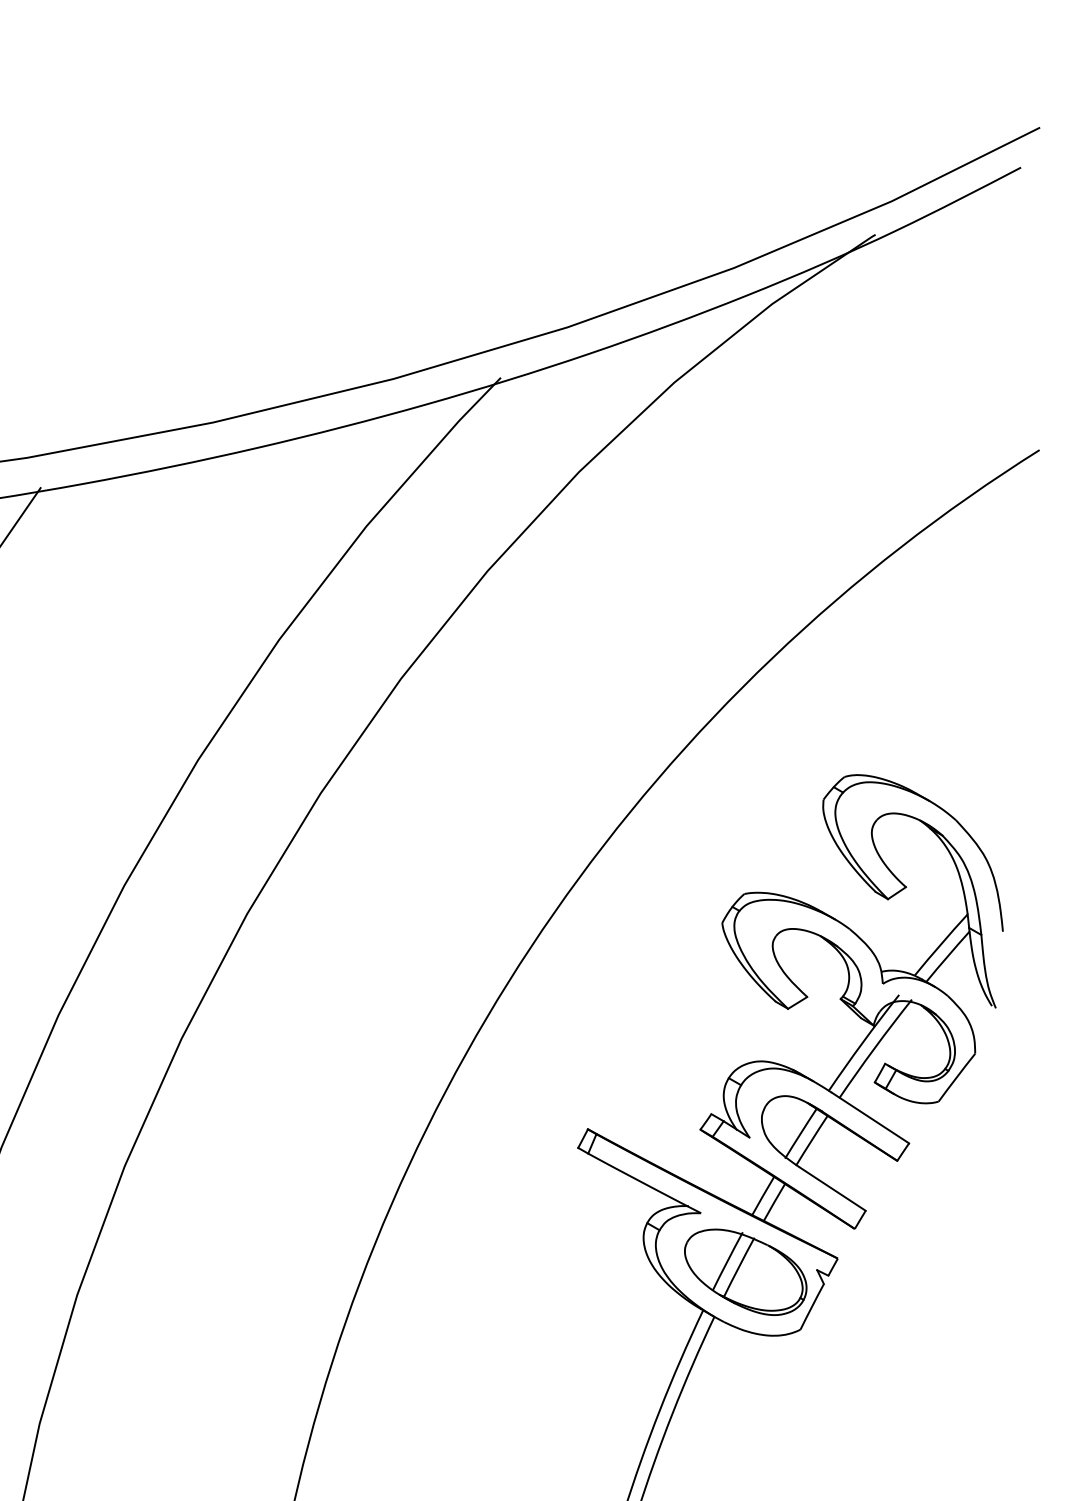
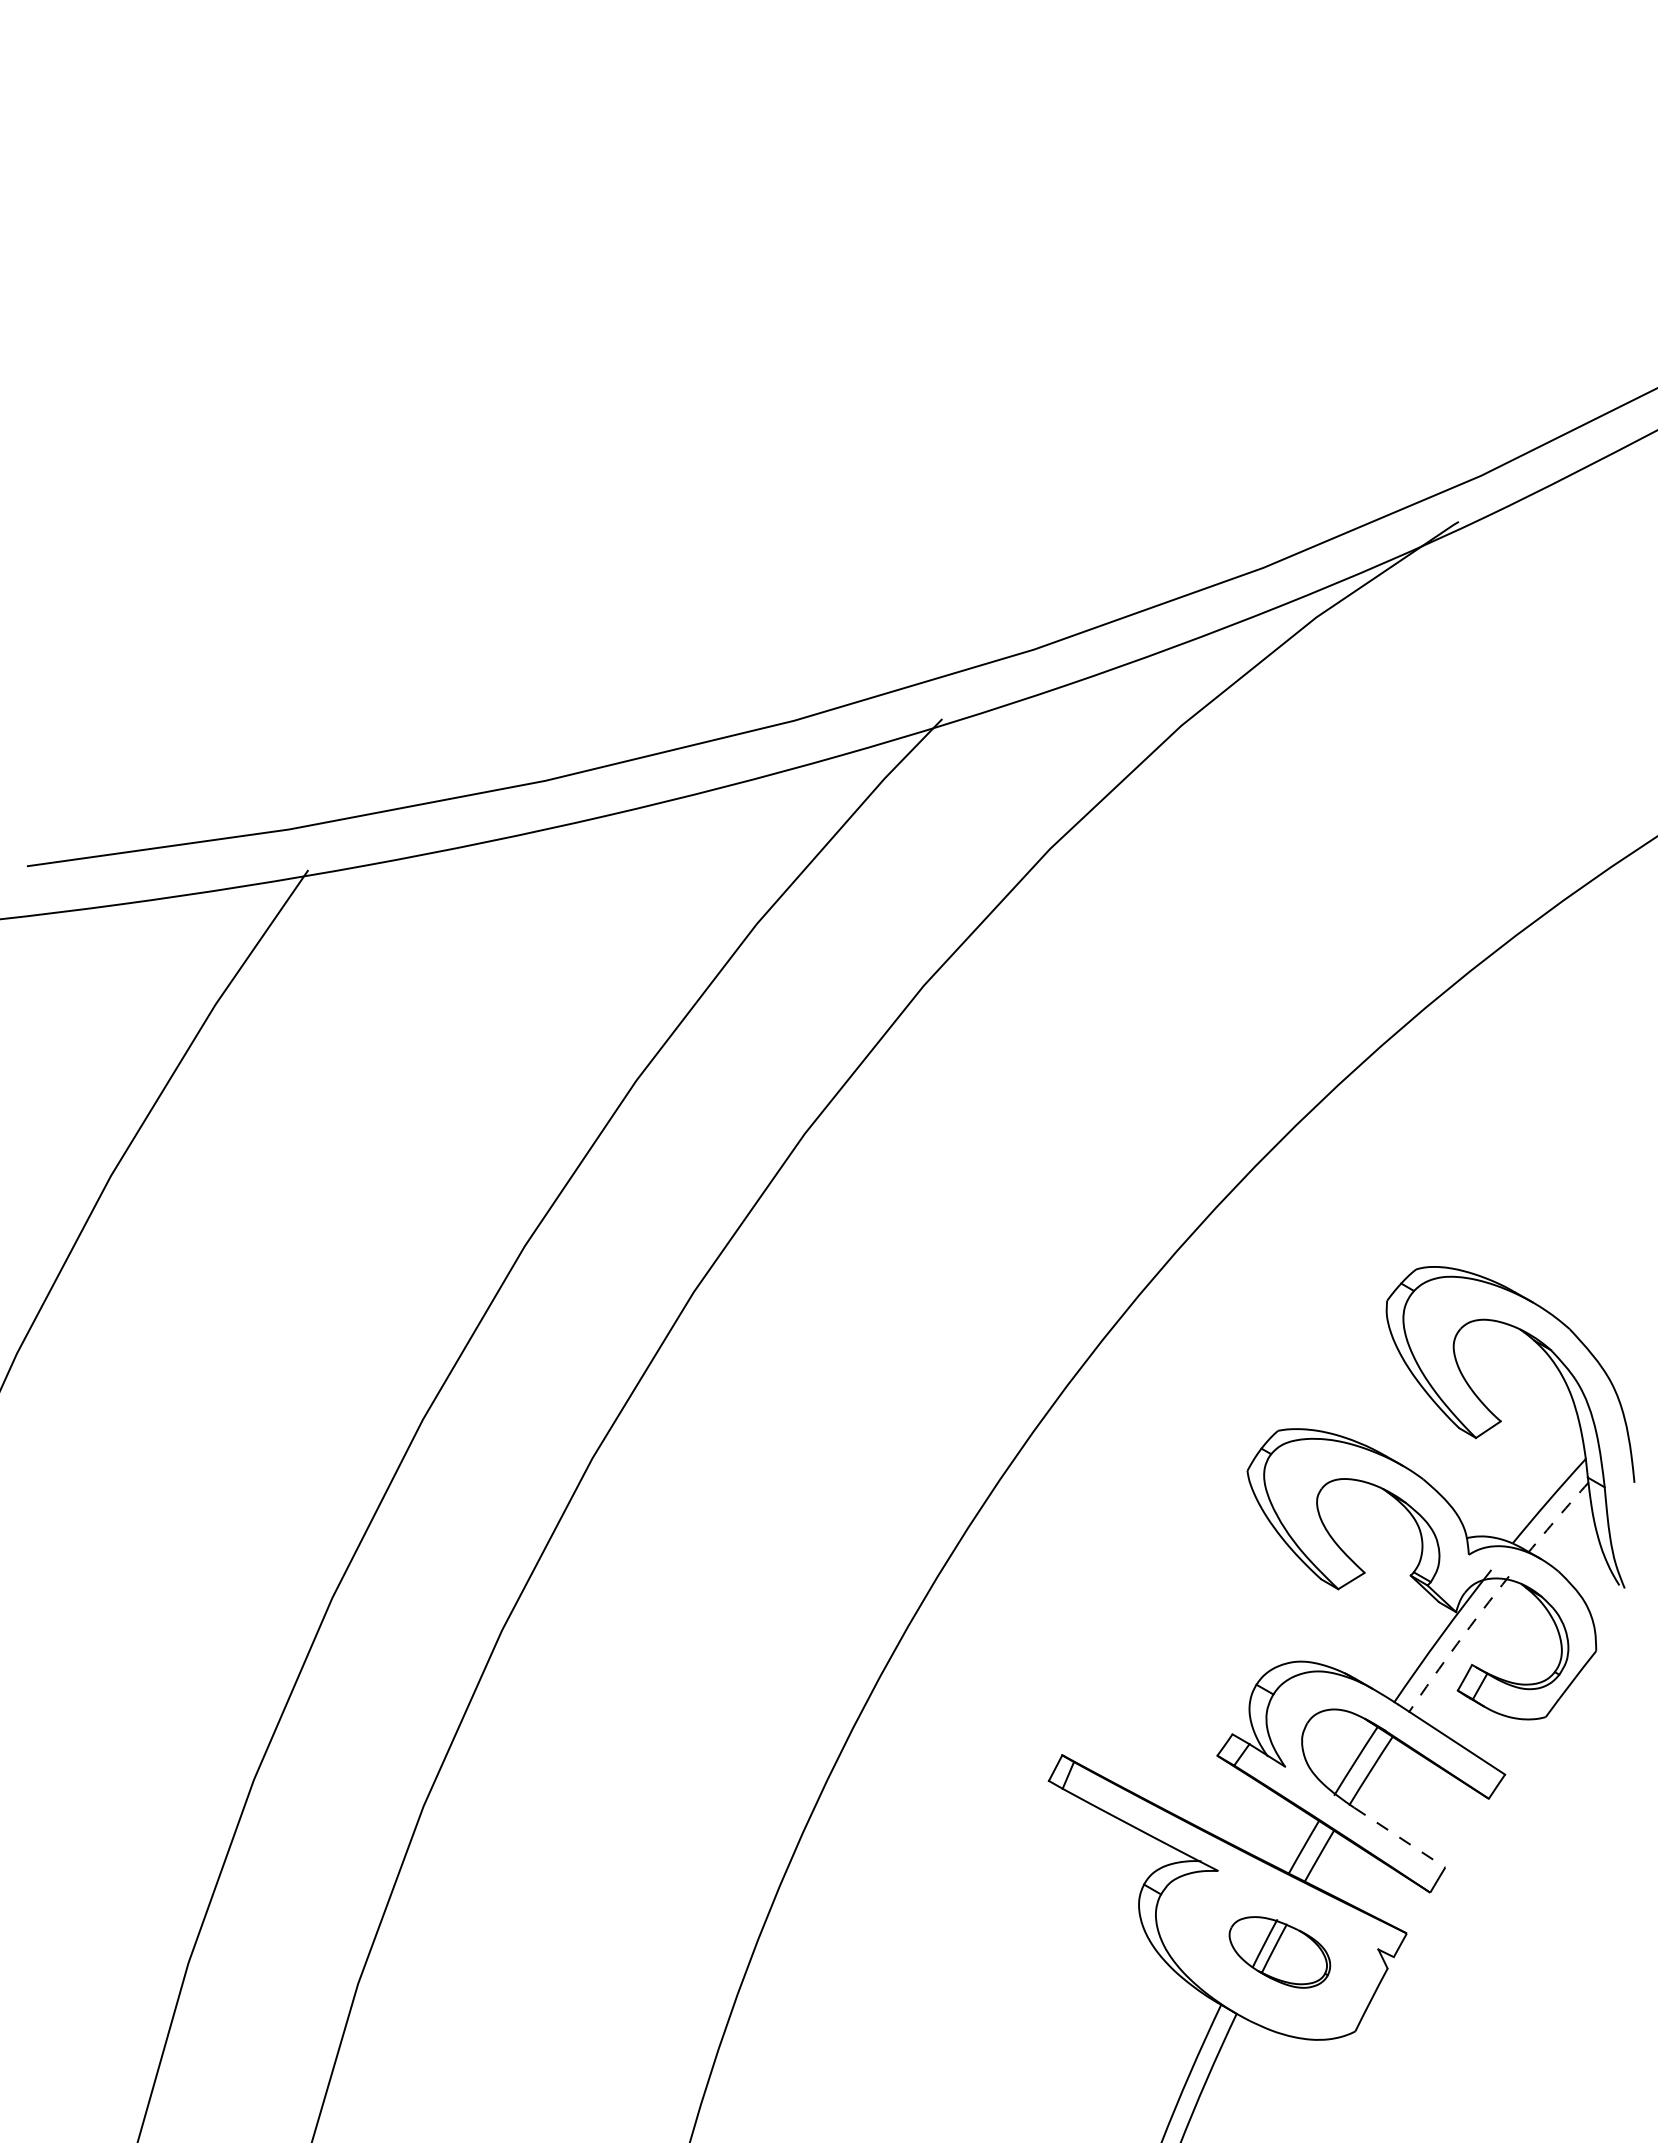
arc: (947, 956) -> (1558, 1517), solid -> dashed
arc: (874, 1048) -> (1457, 1643), solid -> dashed
line: (833, 1188) -> (1400, 1837), solid -> dashed
part: (745, 1272) -> (1279, 1952), size x0.6

